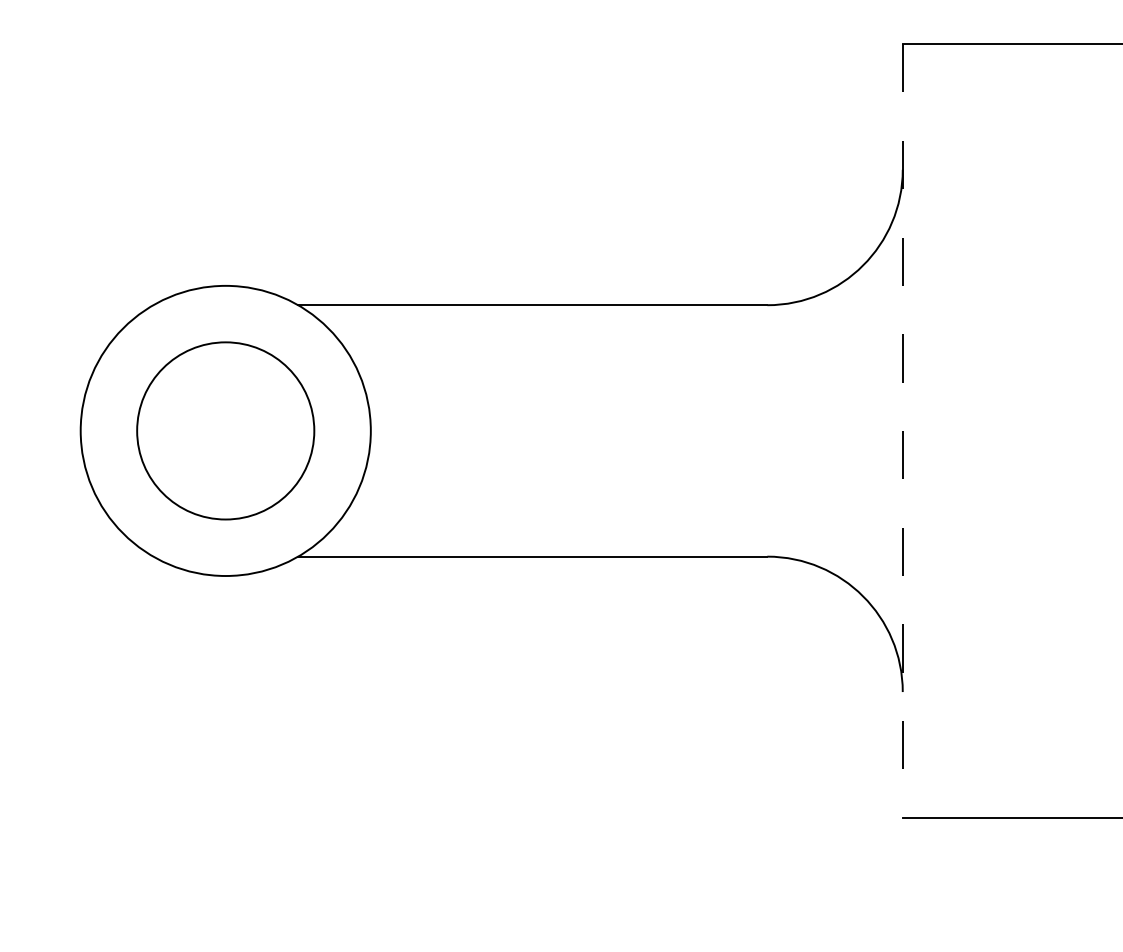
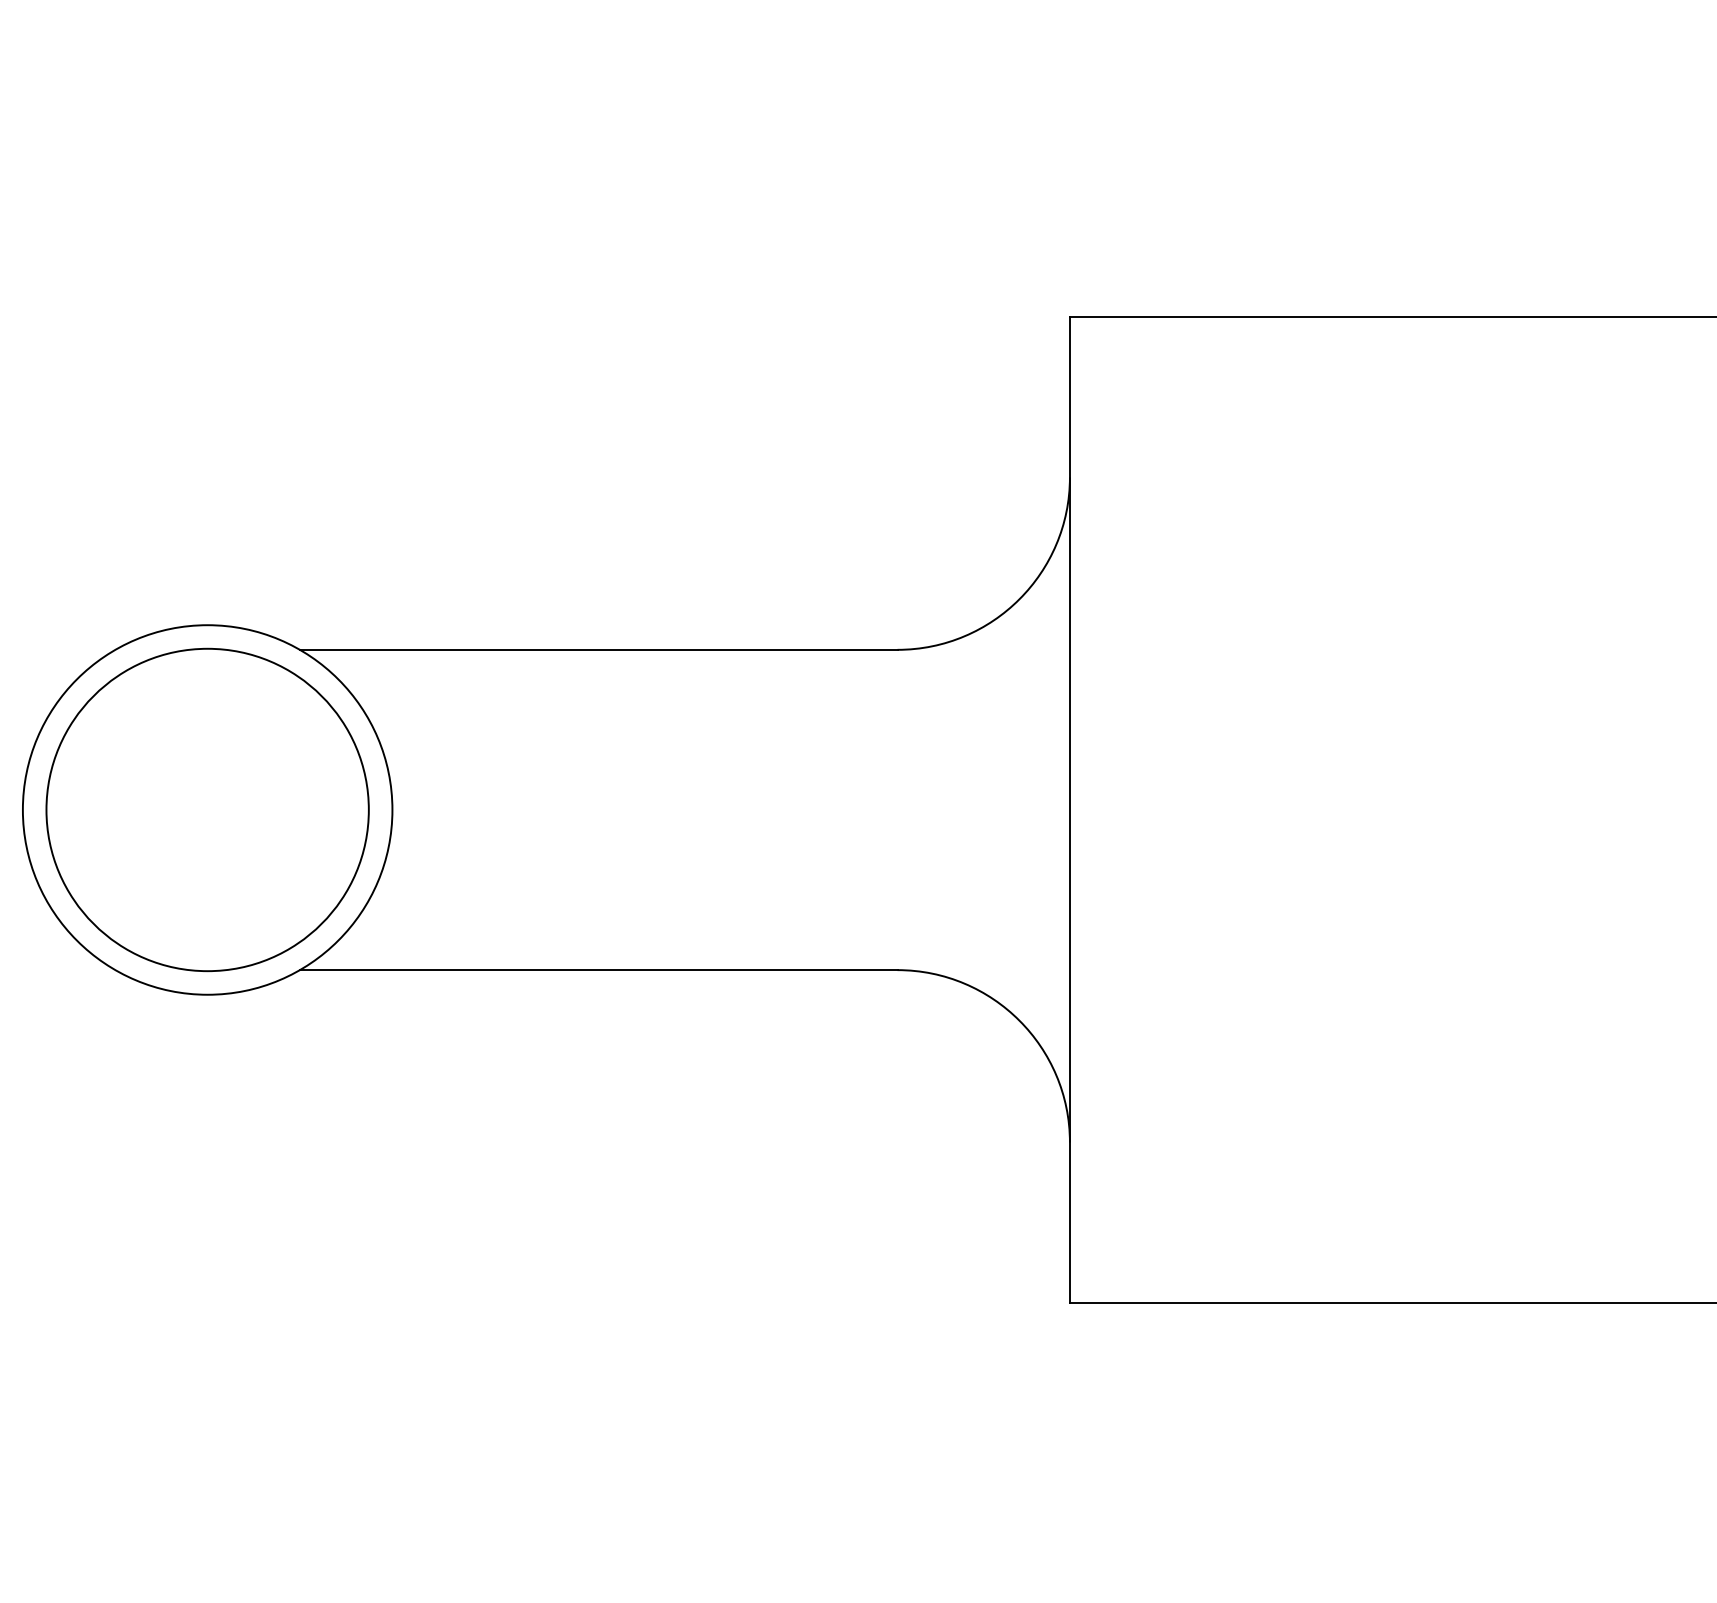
circle: (225, 430) -> (207, 809), size x1.43
line: (902, 430) -> (1069, 809), dashed -> solid

